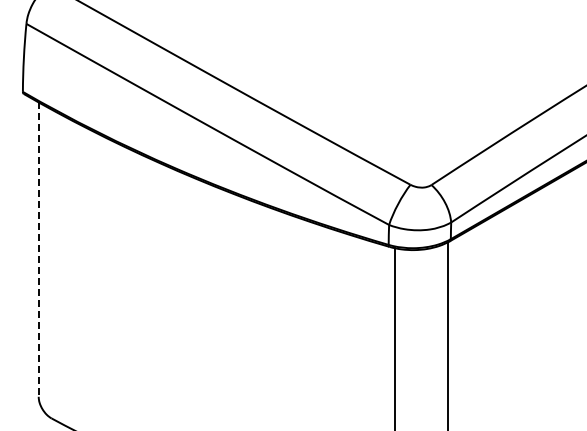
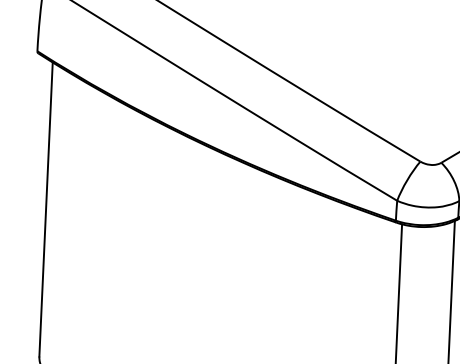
line: (38, 250) -> (45, 210), dashed -> solid

